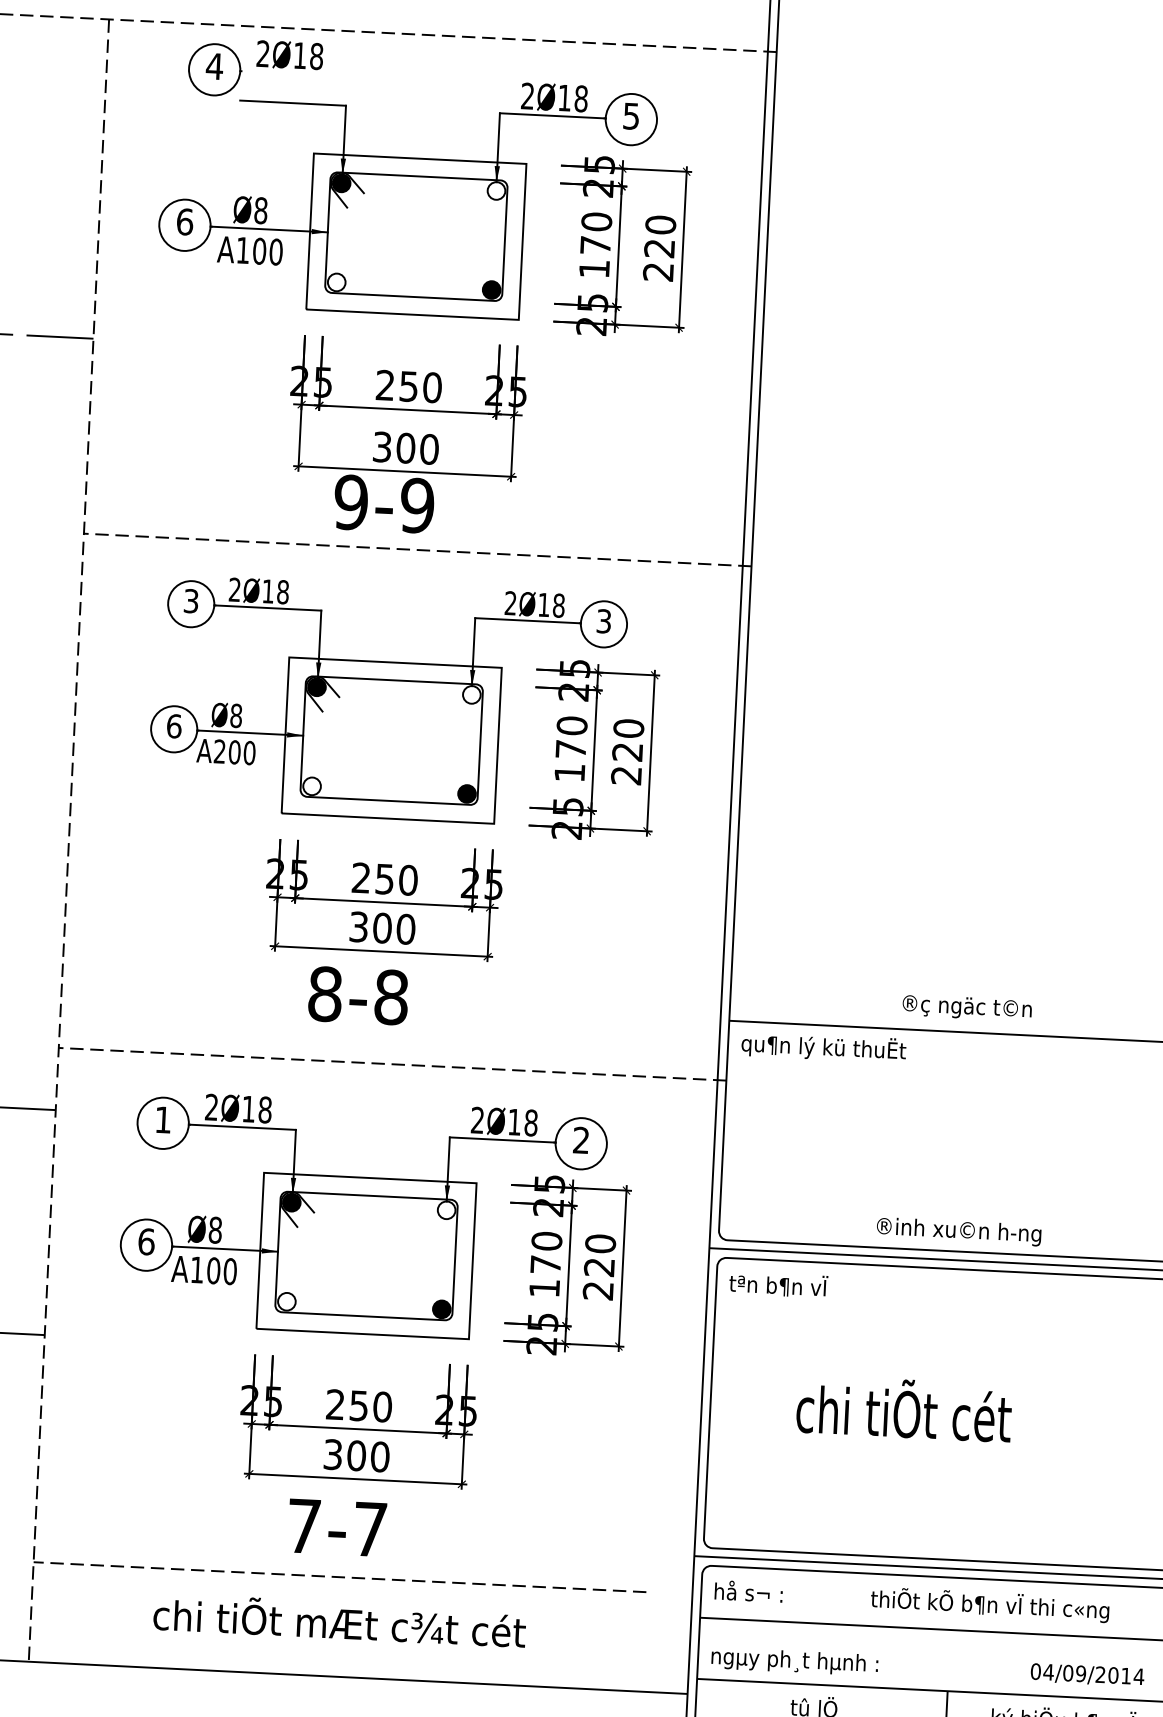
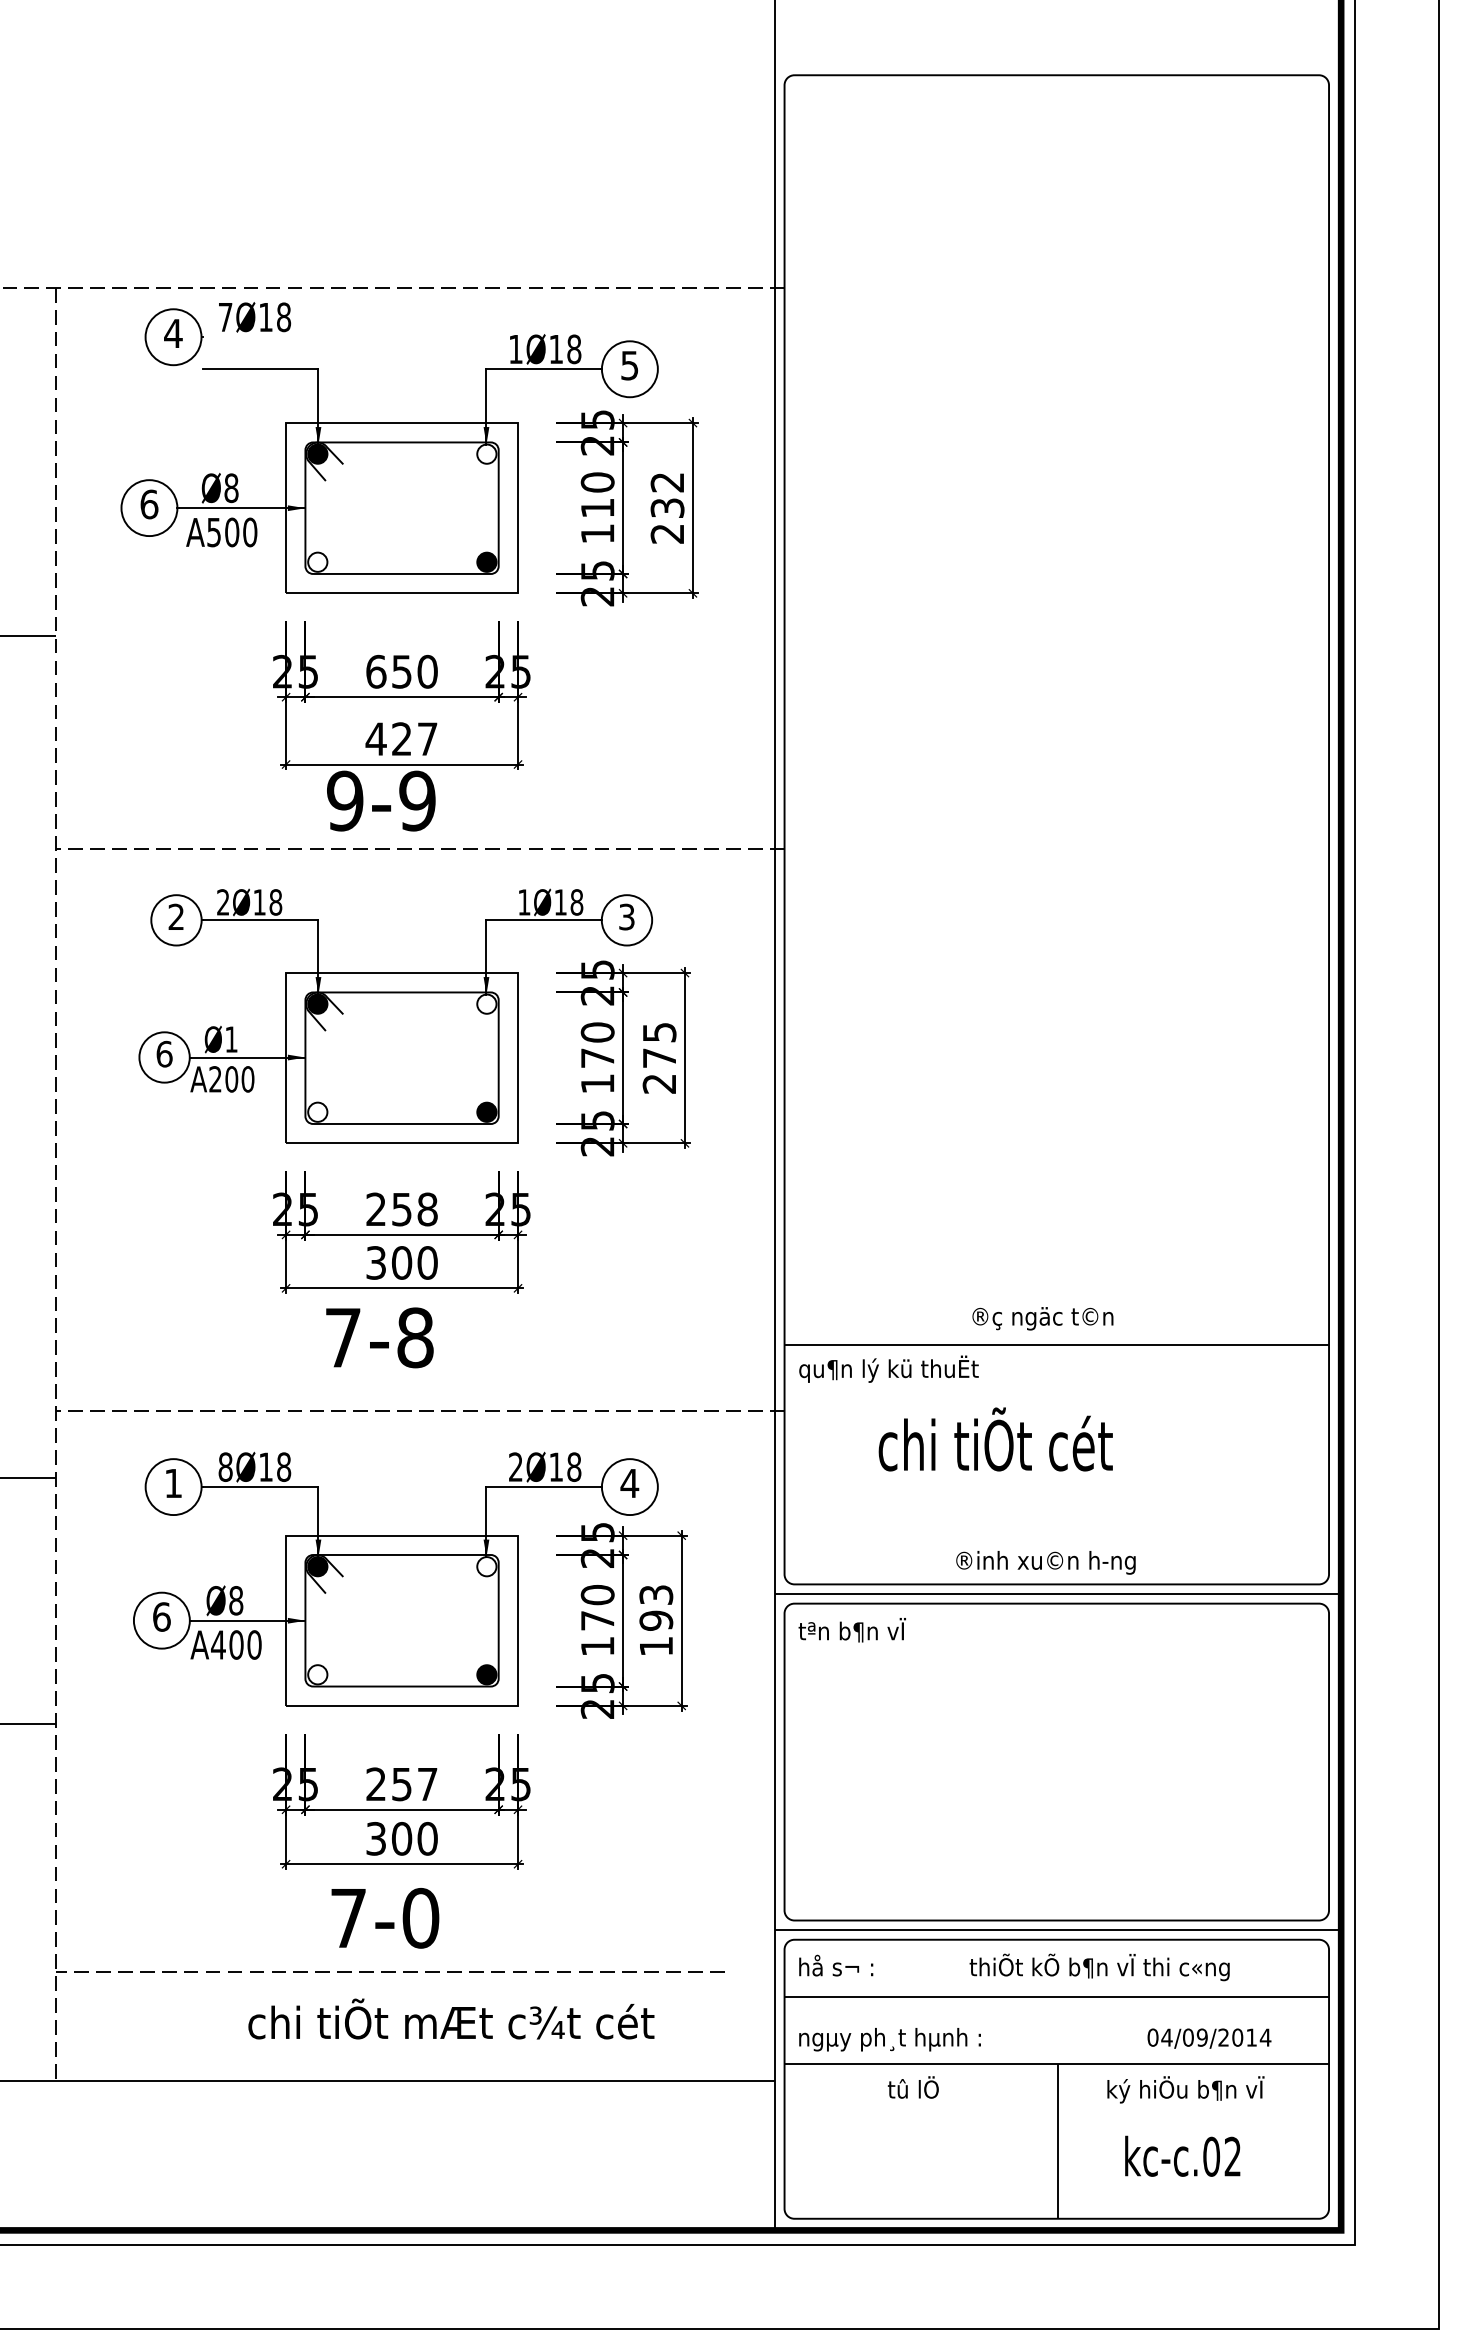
text: (263, 53) -> (225, 316), 2Ø18 -> 7Ø18
text: (527, 95) -> (515, 348), 2Ø18 -> 1Ø18
text: (660, 236) -> (667, 495), 220 -> 232
text: (595, 244) -> (597, 507), 170 -> 110
text: (242, 250) -> (213, 532), A100 -> A500
text: (385, 385) -> (376, 671), 250 -> 650
text: (405, 448) -> (401, 739), 300 -> 427
text: (190, 601) -> (175, 917), 3 -> 2
text: (510, 603) -> (524, 902), 2Ø18 -> 1Ø18
text: (236, 715) -> (231, 1039), Ø8 -> Ø1
text: (628, 740) -> (659, 1045), 220 -> 275
text: (408, 880) -> (427, 1209), 250 -> 258
text: (325, 993) -> (343, 1337), 8-8 -> 7-8
text: (211, 1106) -> (225, 1466), 2Ø18 -> 8Ø18
text: (581, 1139) -> (629, 1482), 2 -> 4
text: (599, 1267) -> (656, 1620), 220 -> 193
text: (197, 1269) -> (218, 1644), A100 -> A400
text: (382, 1407) -> (427, 1784), 250 -> 257
text: (904, 1408) -> (995, 1439), moved
text: (370, 1528) -> (420, 1917), 7-7 -> 7-0
text: (339, 1620) -> (451, 2018), moved

